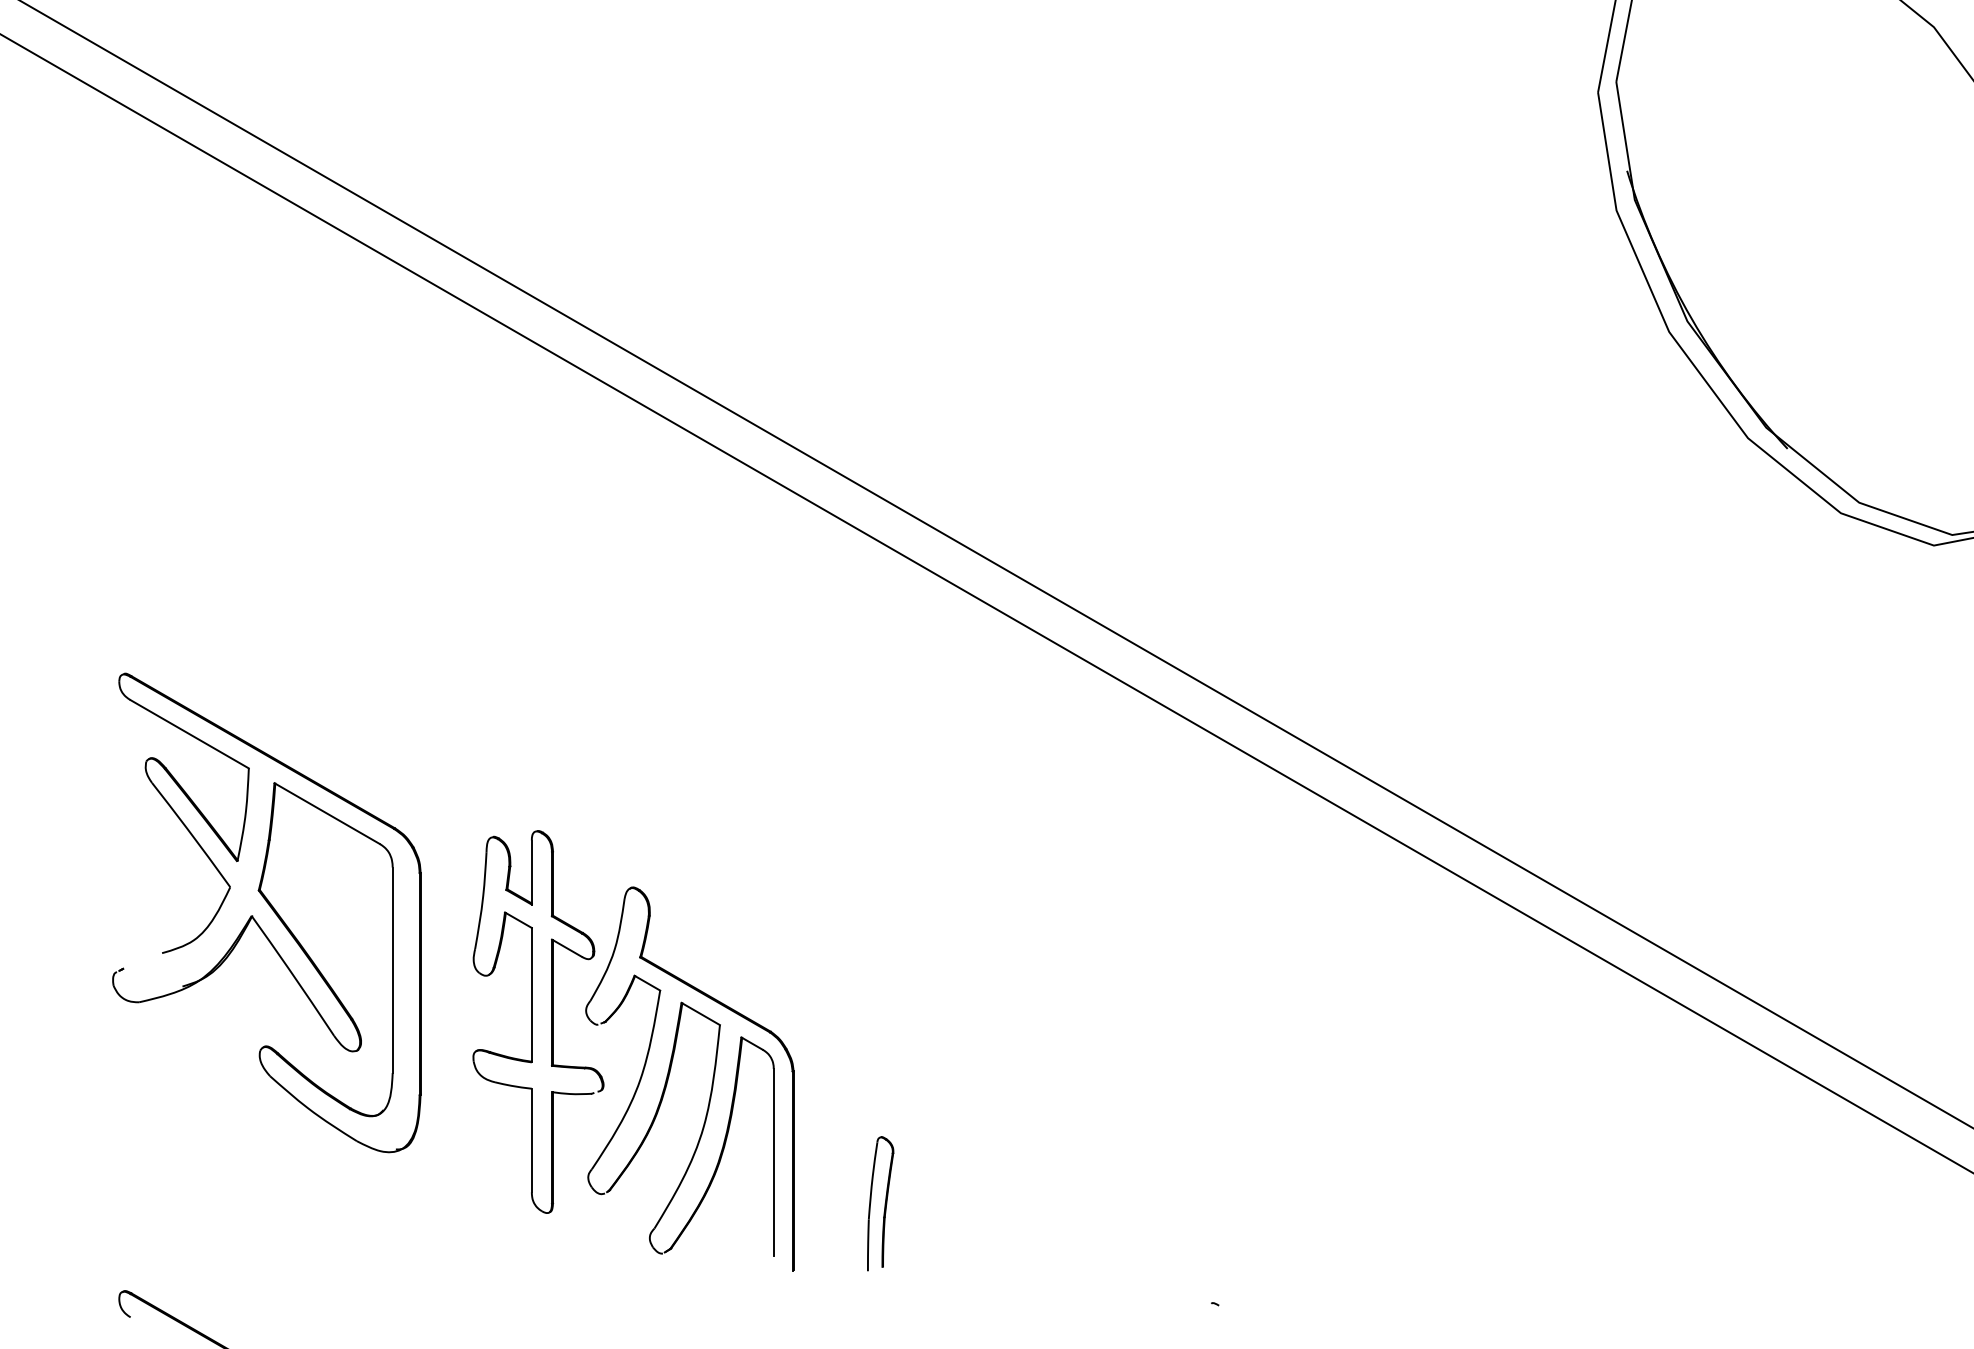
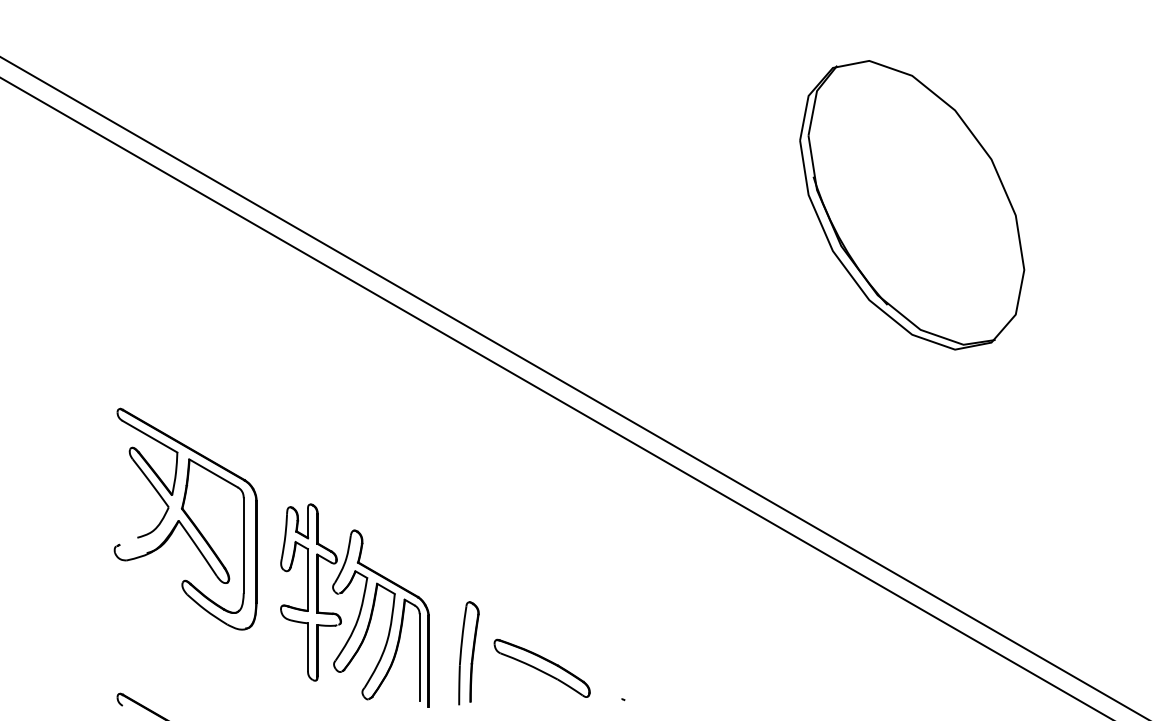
part: (645, 1052) -> (360, 606), moved
part: (879, 1203) -> (468, 653), size x1.67
part: (1037, 1234) -> (541, 667), added

